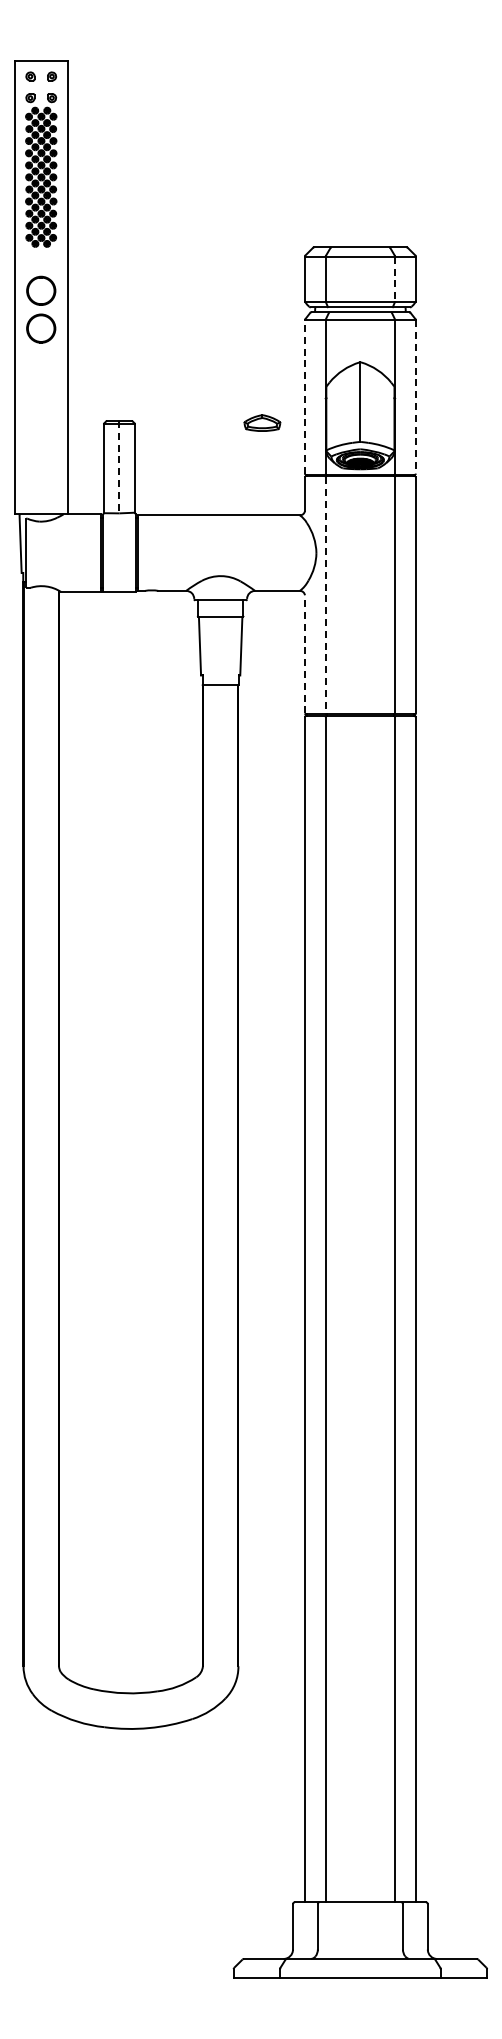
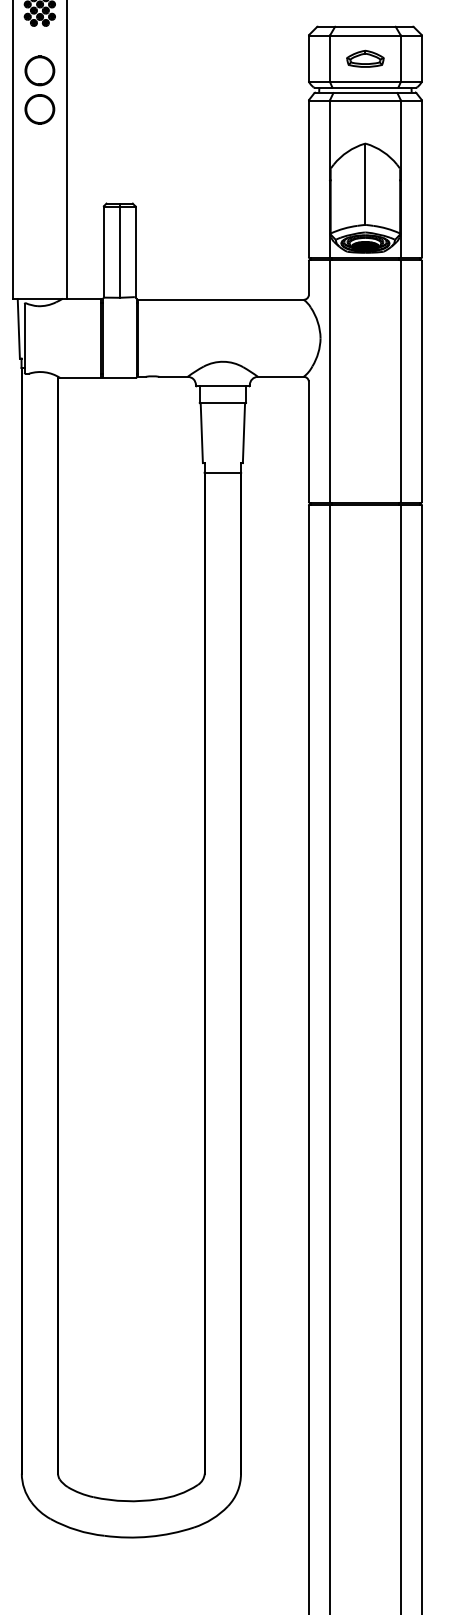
line: (395, 279) -> (401, 59), dashed -> solid
line: (304, 396) -> (308, 178), dashed -> solid
line: (415, 396) -> (421, 178), dashed -> solid
part: (262, 422) -> (365, 58), moved
line: (119, 467) -> (119, 251), dashed -> solid
line: (325, 595) -> (329, 381), dashed -> solid
line: (304, 653) -> (308, 440), dashed -> solid

